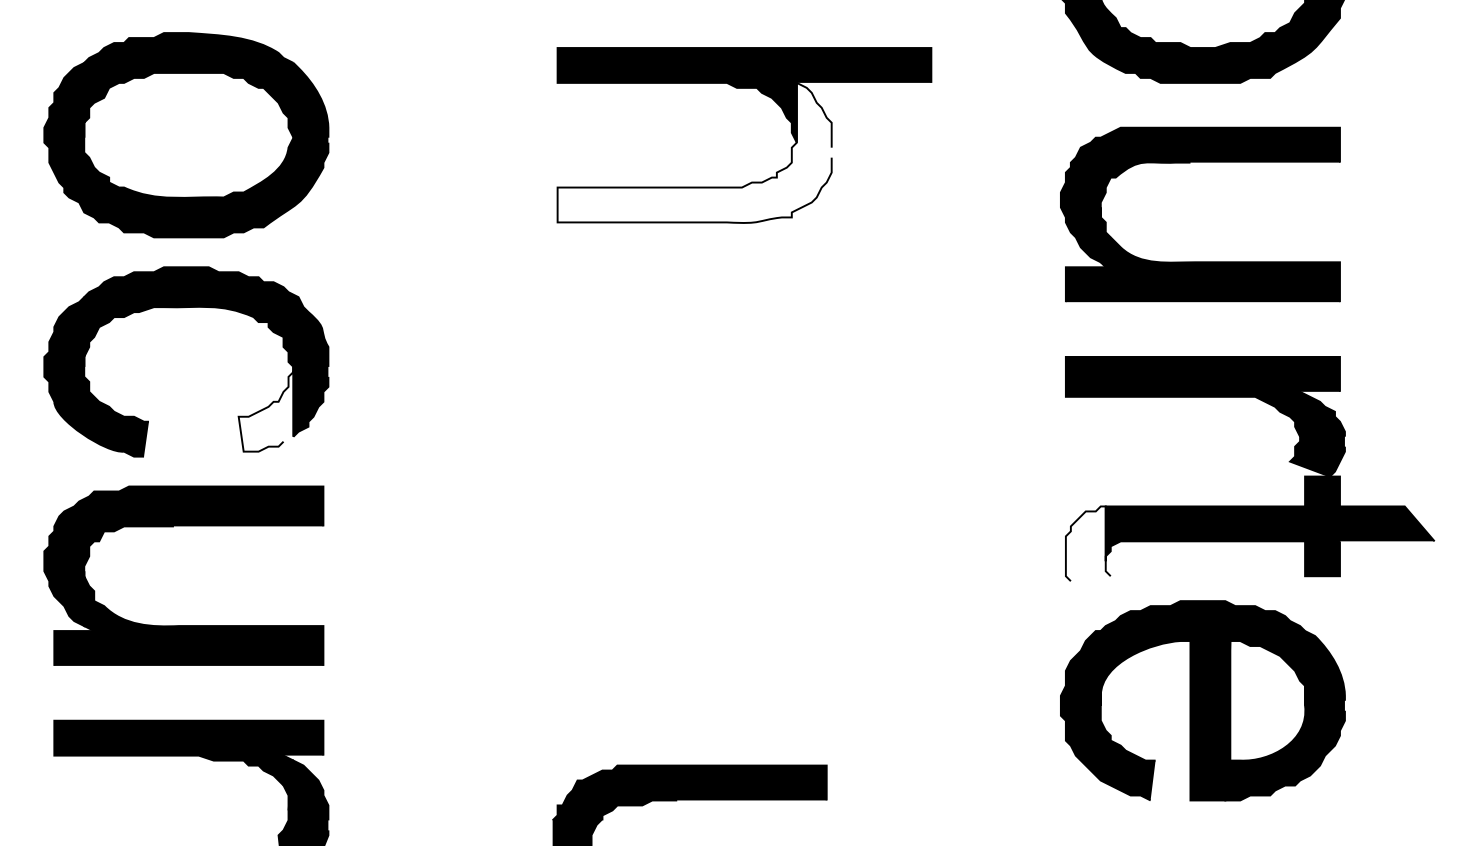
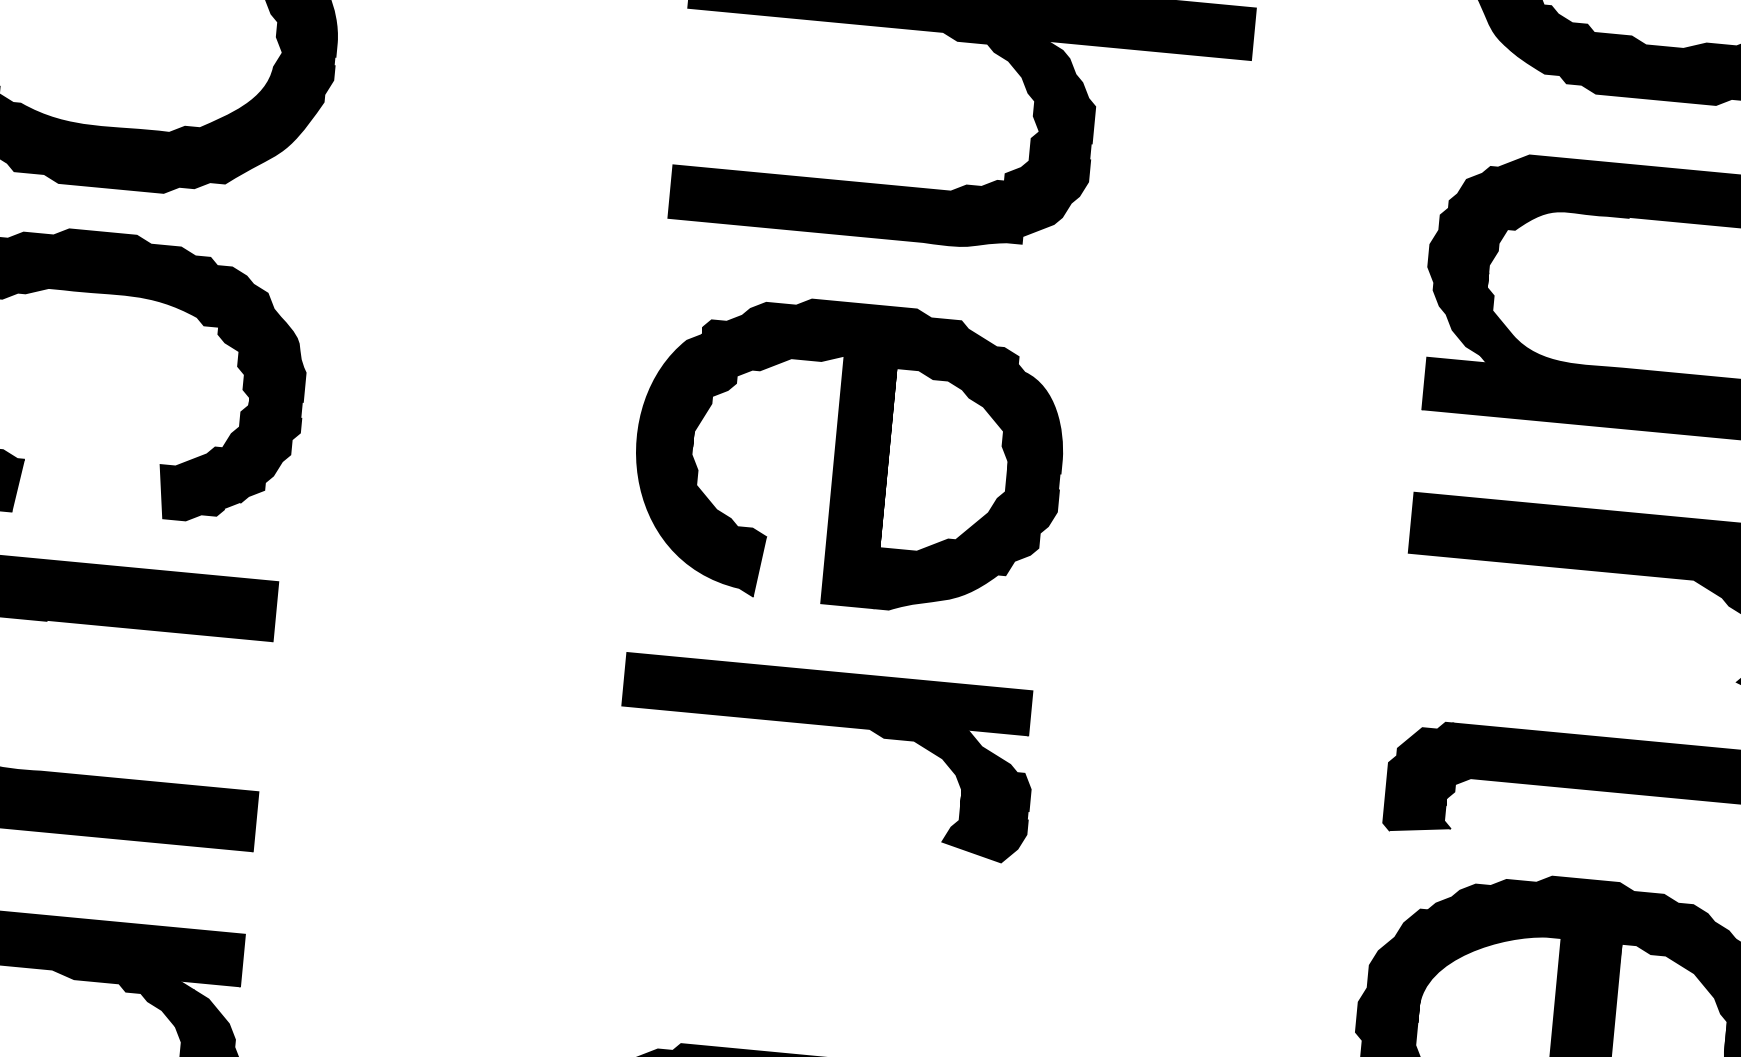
fill: (694, 152) -> (884, 132), added
part: (691, 366) -> (849, 453), added
fill: (265, 408) -> (202, 456), added
fill: (1087, 543) -> (1420, 776), added
part: (694, 547) -> (828, 726), added

